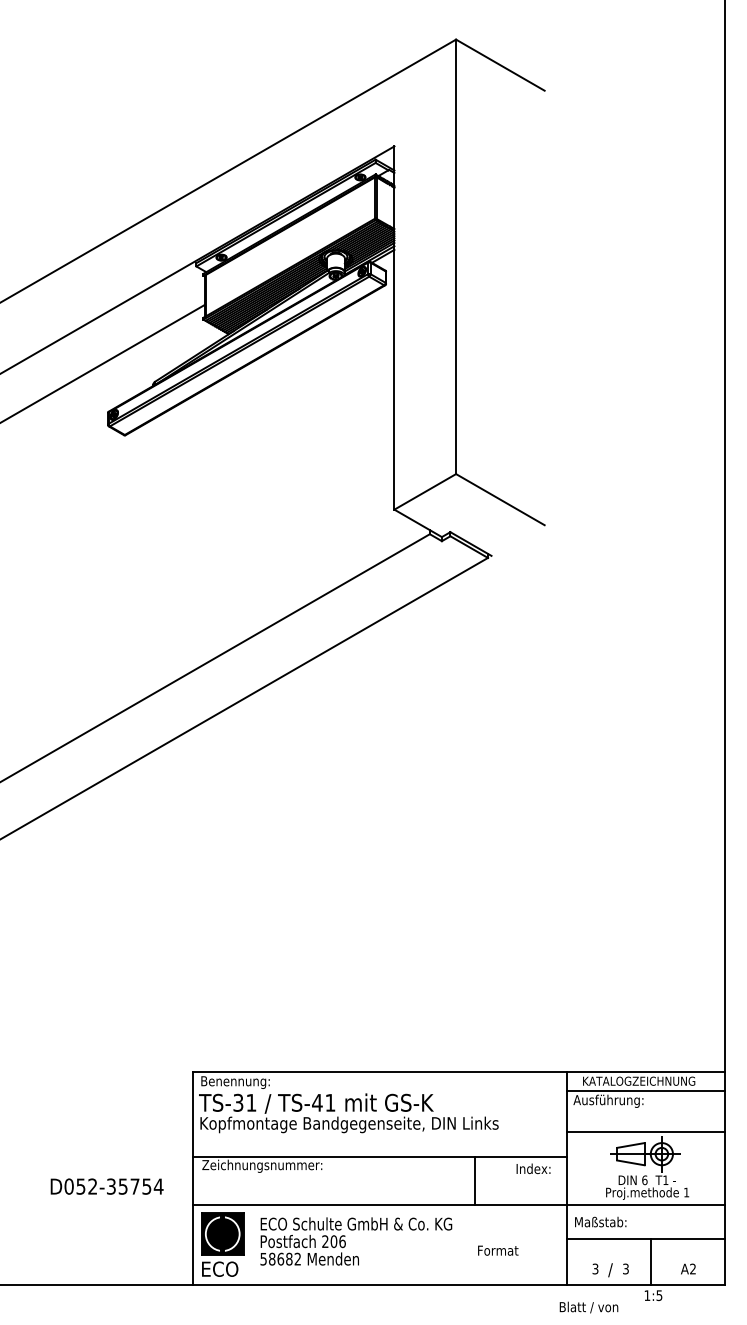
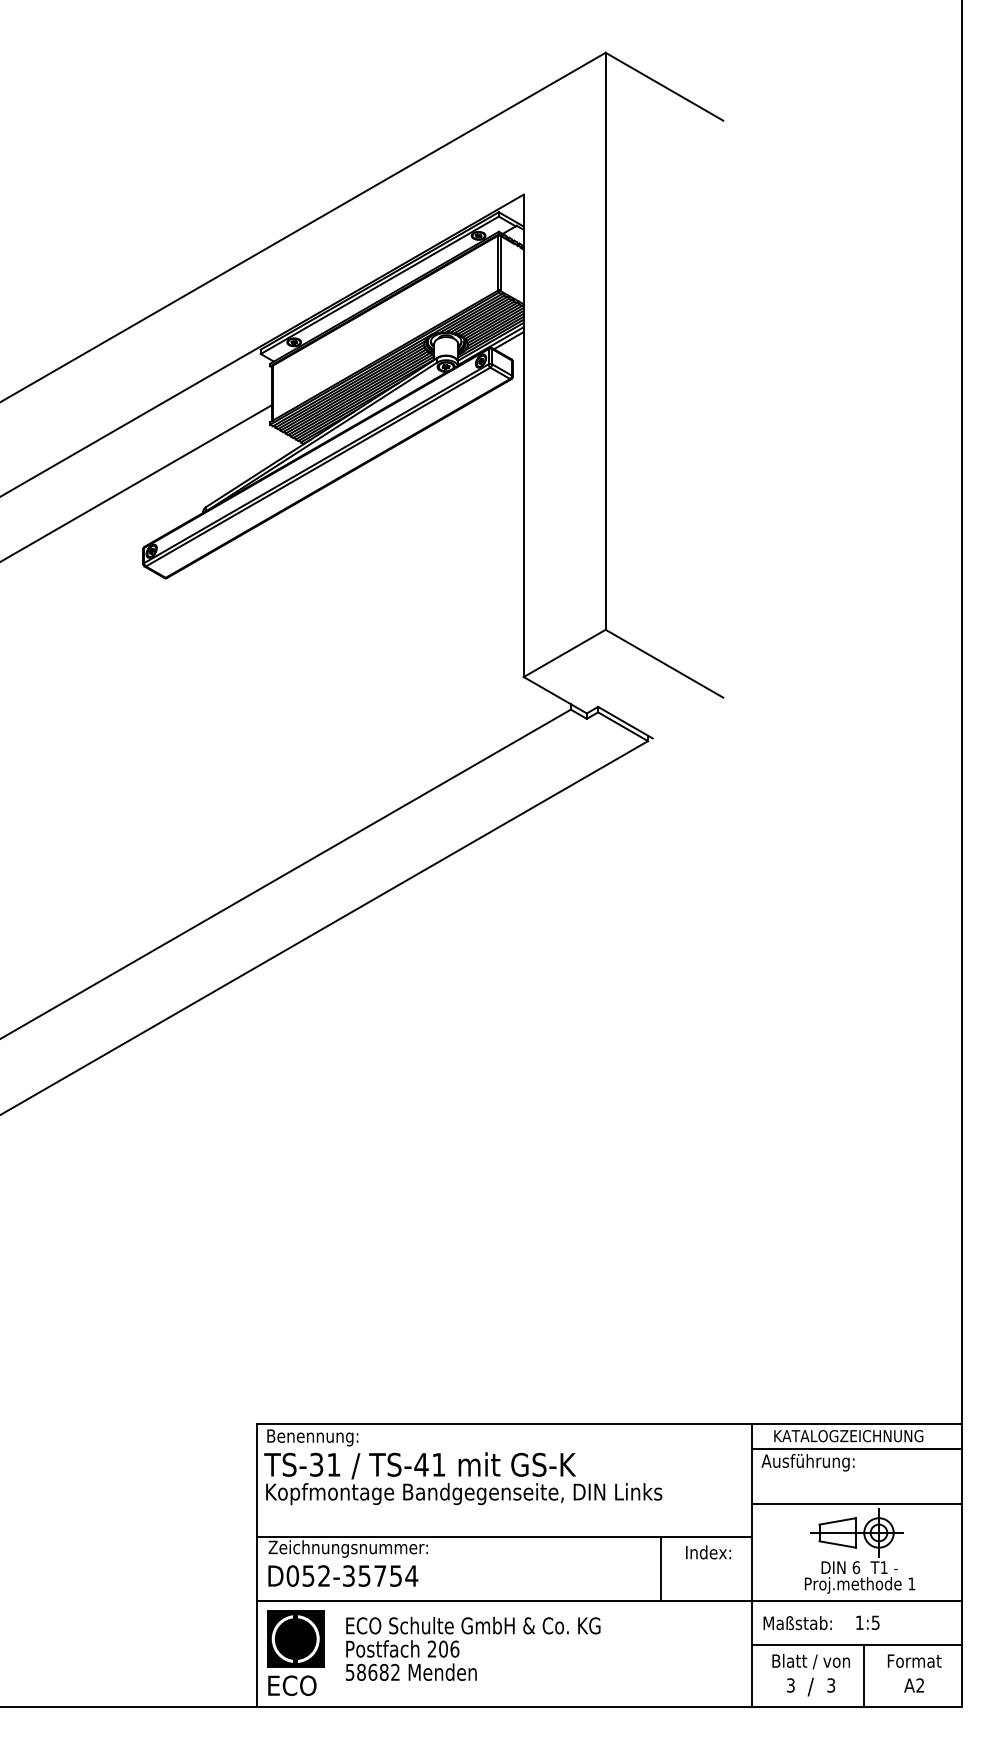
line: (474, 1180) -> (661, 1568), moved
text: (107, 1186) -> (343, 1575), moved
text: (498, 1250) -> (914, 1660), moved
text: (653, 1295) -> (867, 1622), moved
text: (588, 1307) -> (810, 1661), moved

